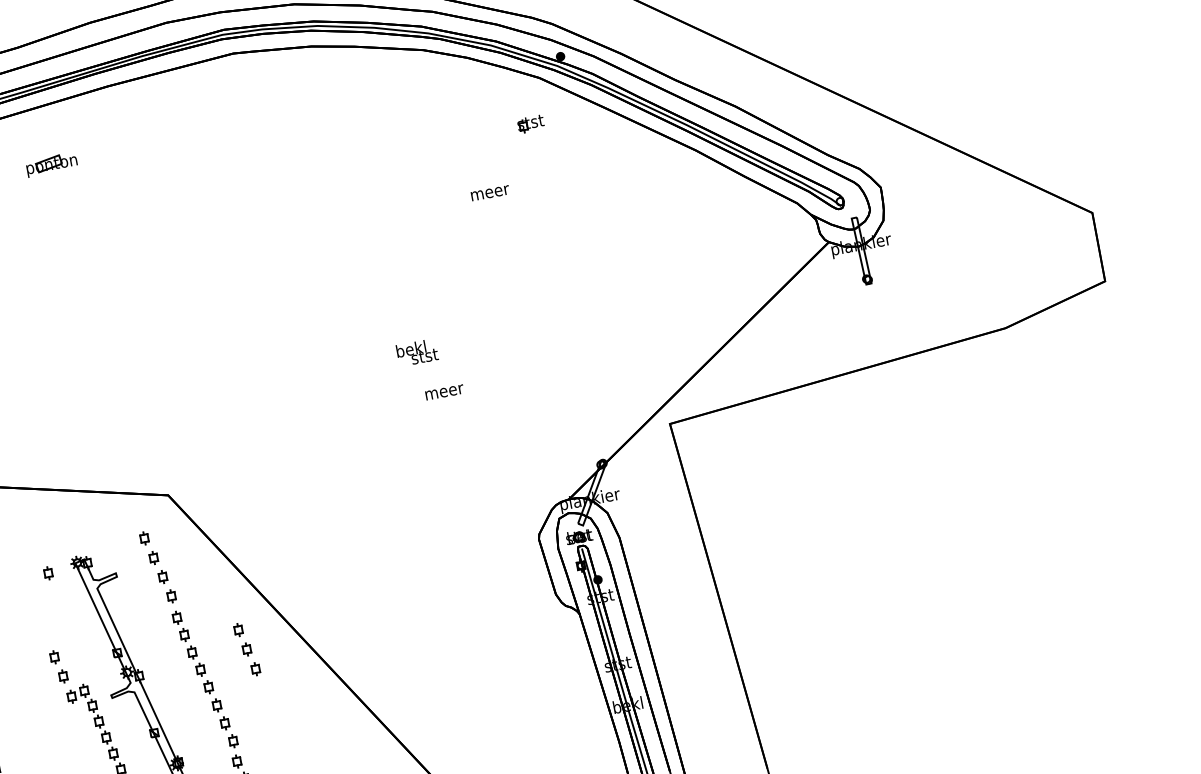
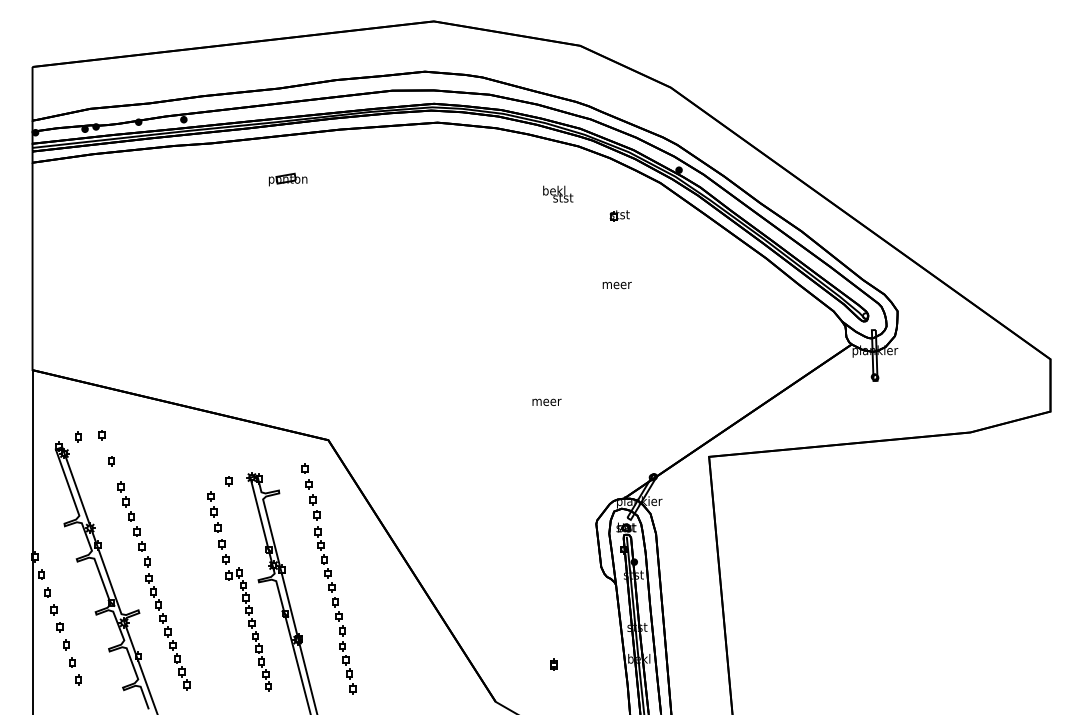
part: (530, 123) -> (619, 215), moved
text: (489, 193) -> (616, 285), moved
text: (417, 351) -> (558, 193), moved
part: (247, 648) -> (214, 511), moved
part: (517, 733) -> (553, 664), added

